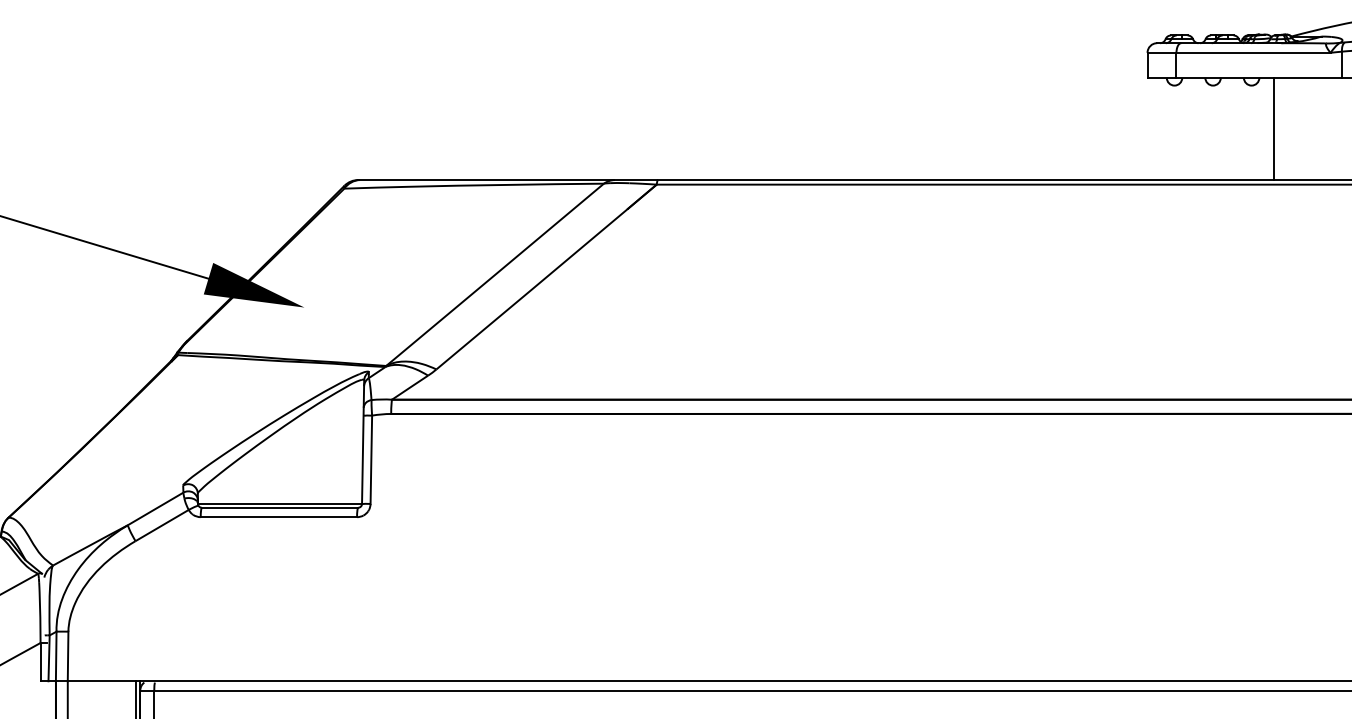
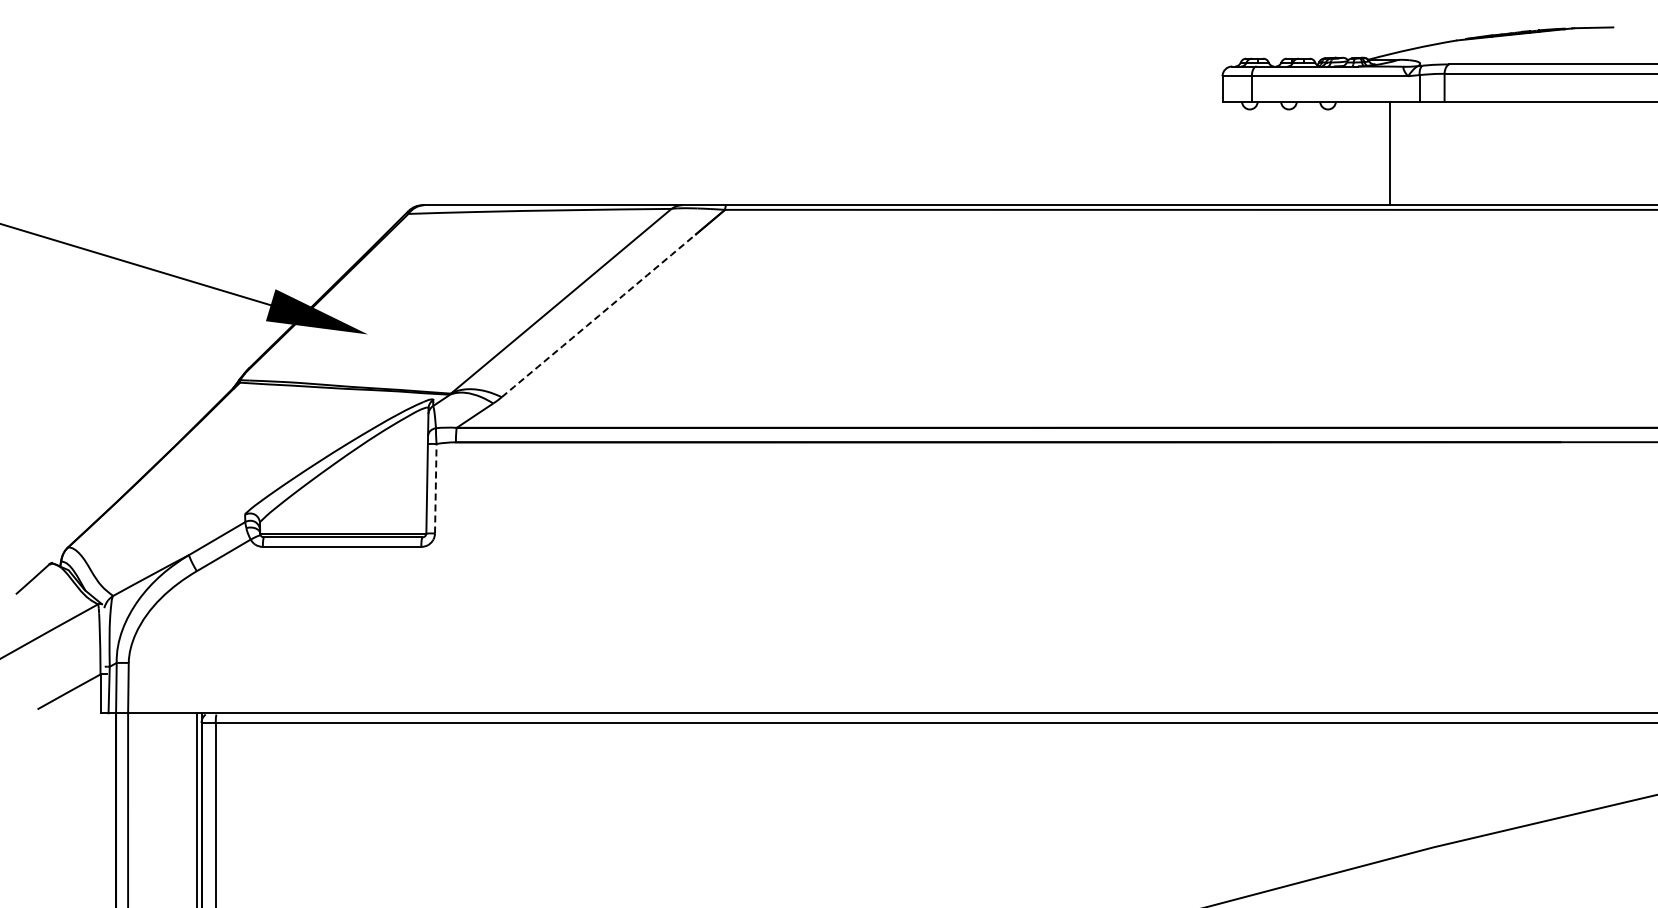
line: (1273, 129) -> (1389, 153), moved
arc: (531, 288) -> (598, 315), solid -> dashed
line: (371, 459) -> (435, 488), solid -> dashed

